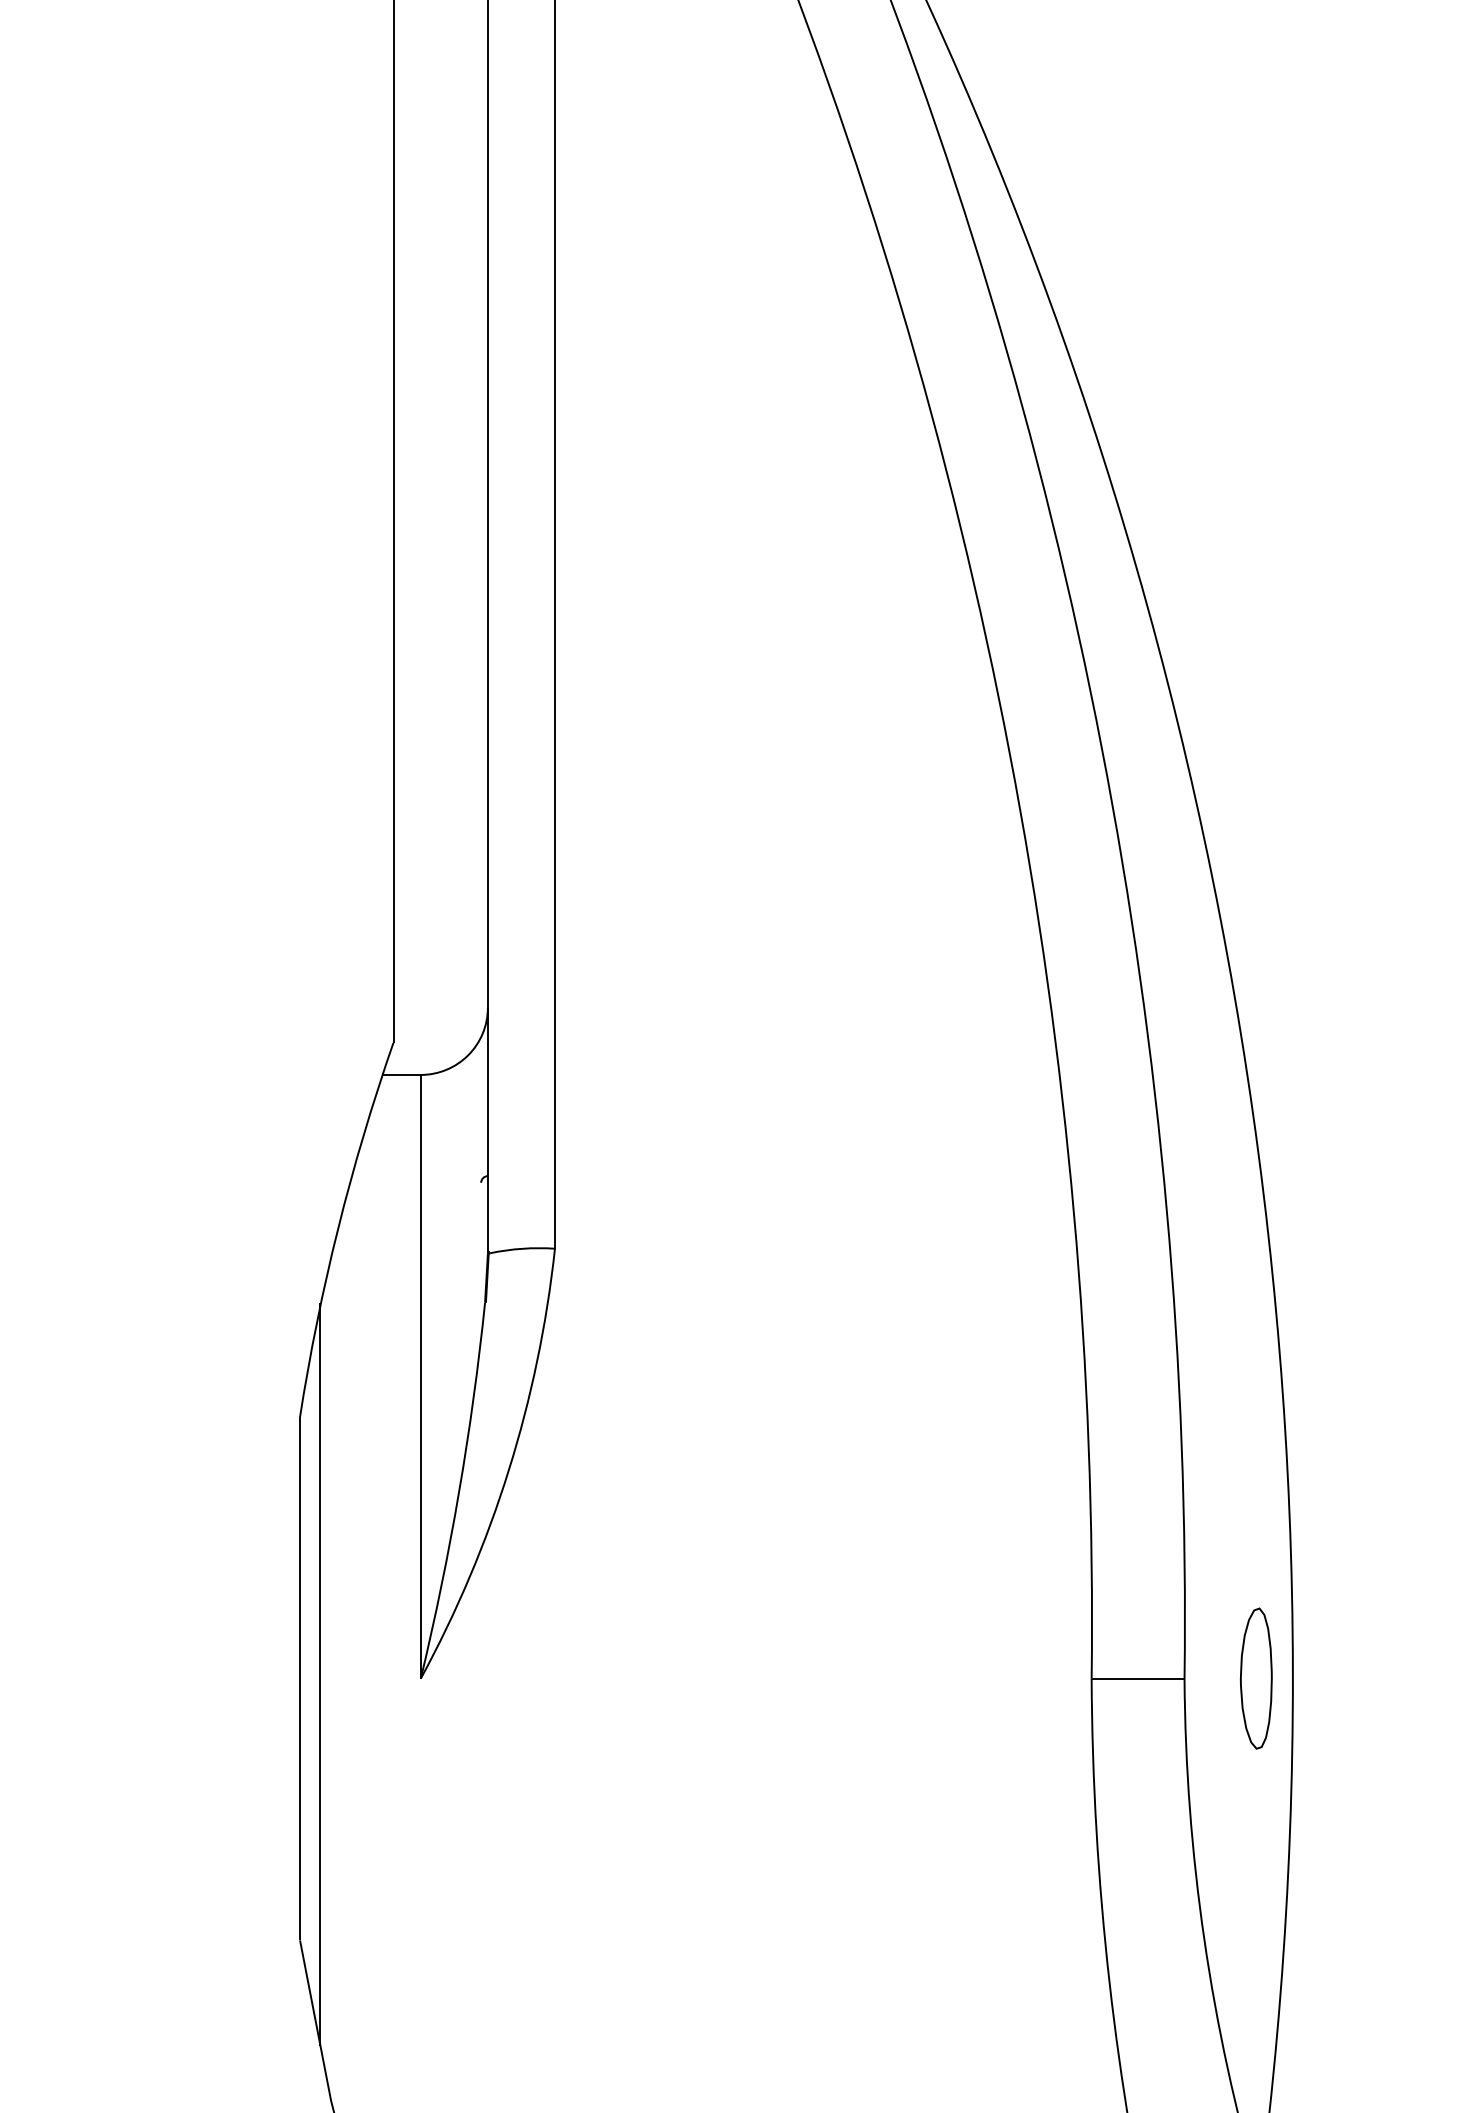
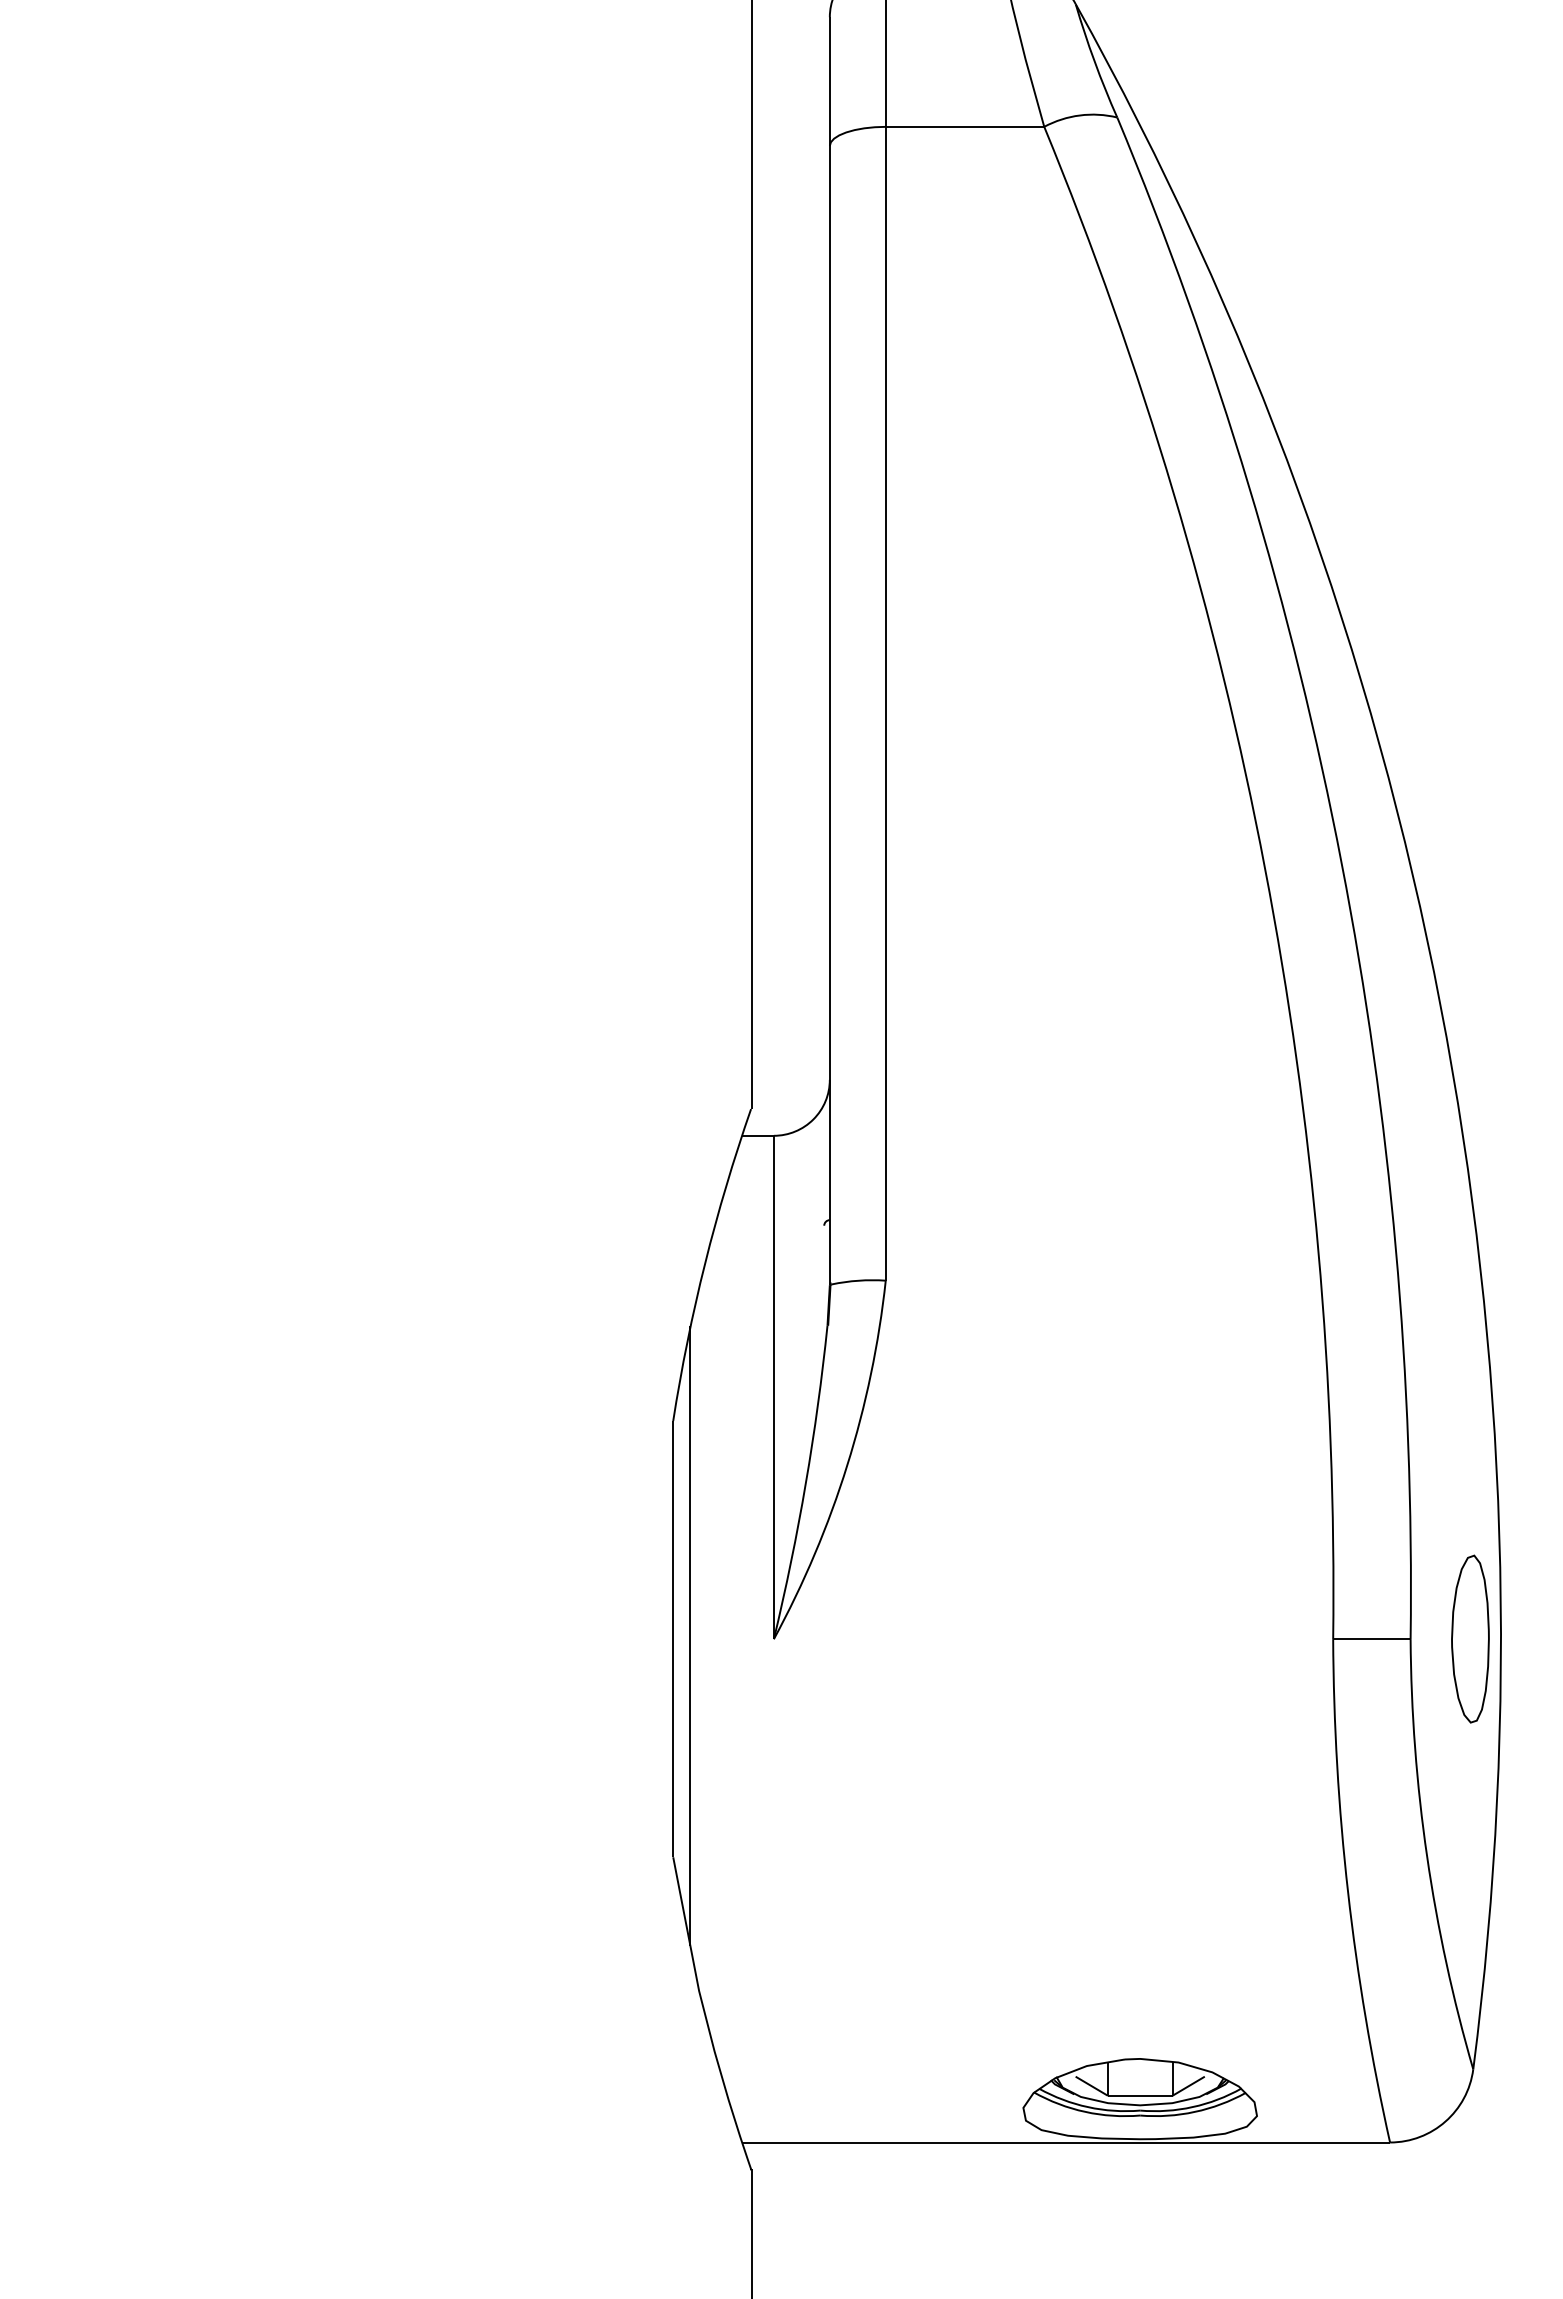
part: (1256, 1677) -> (1470, 1638), size x1.43

